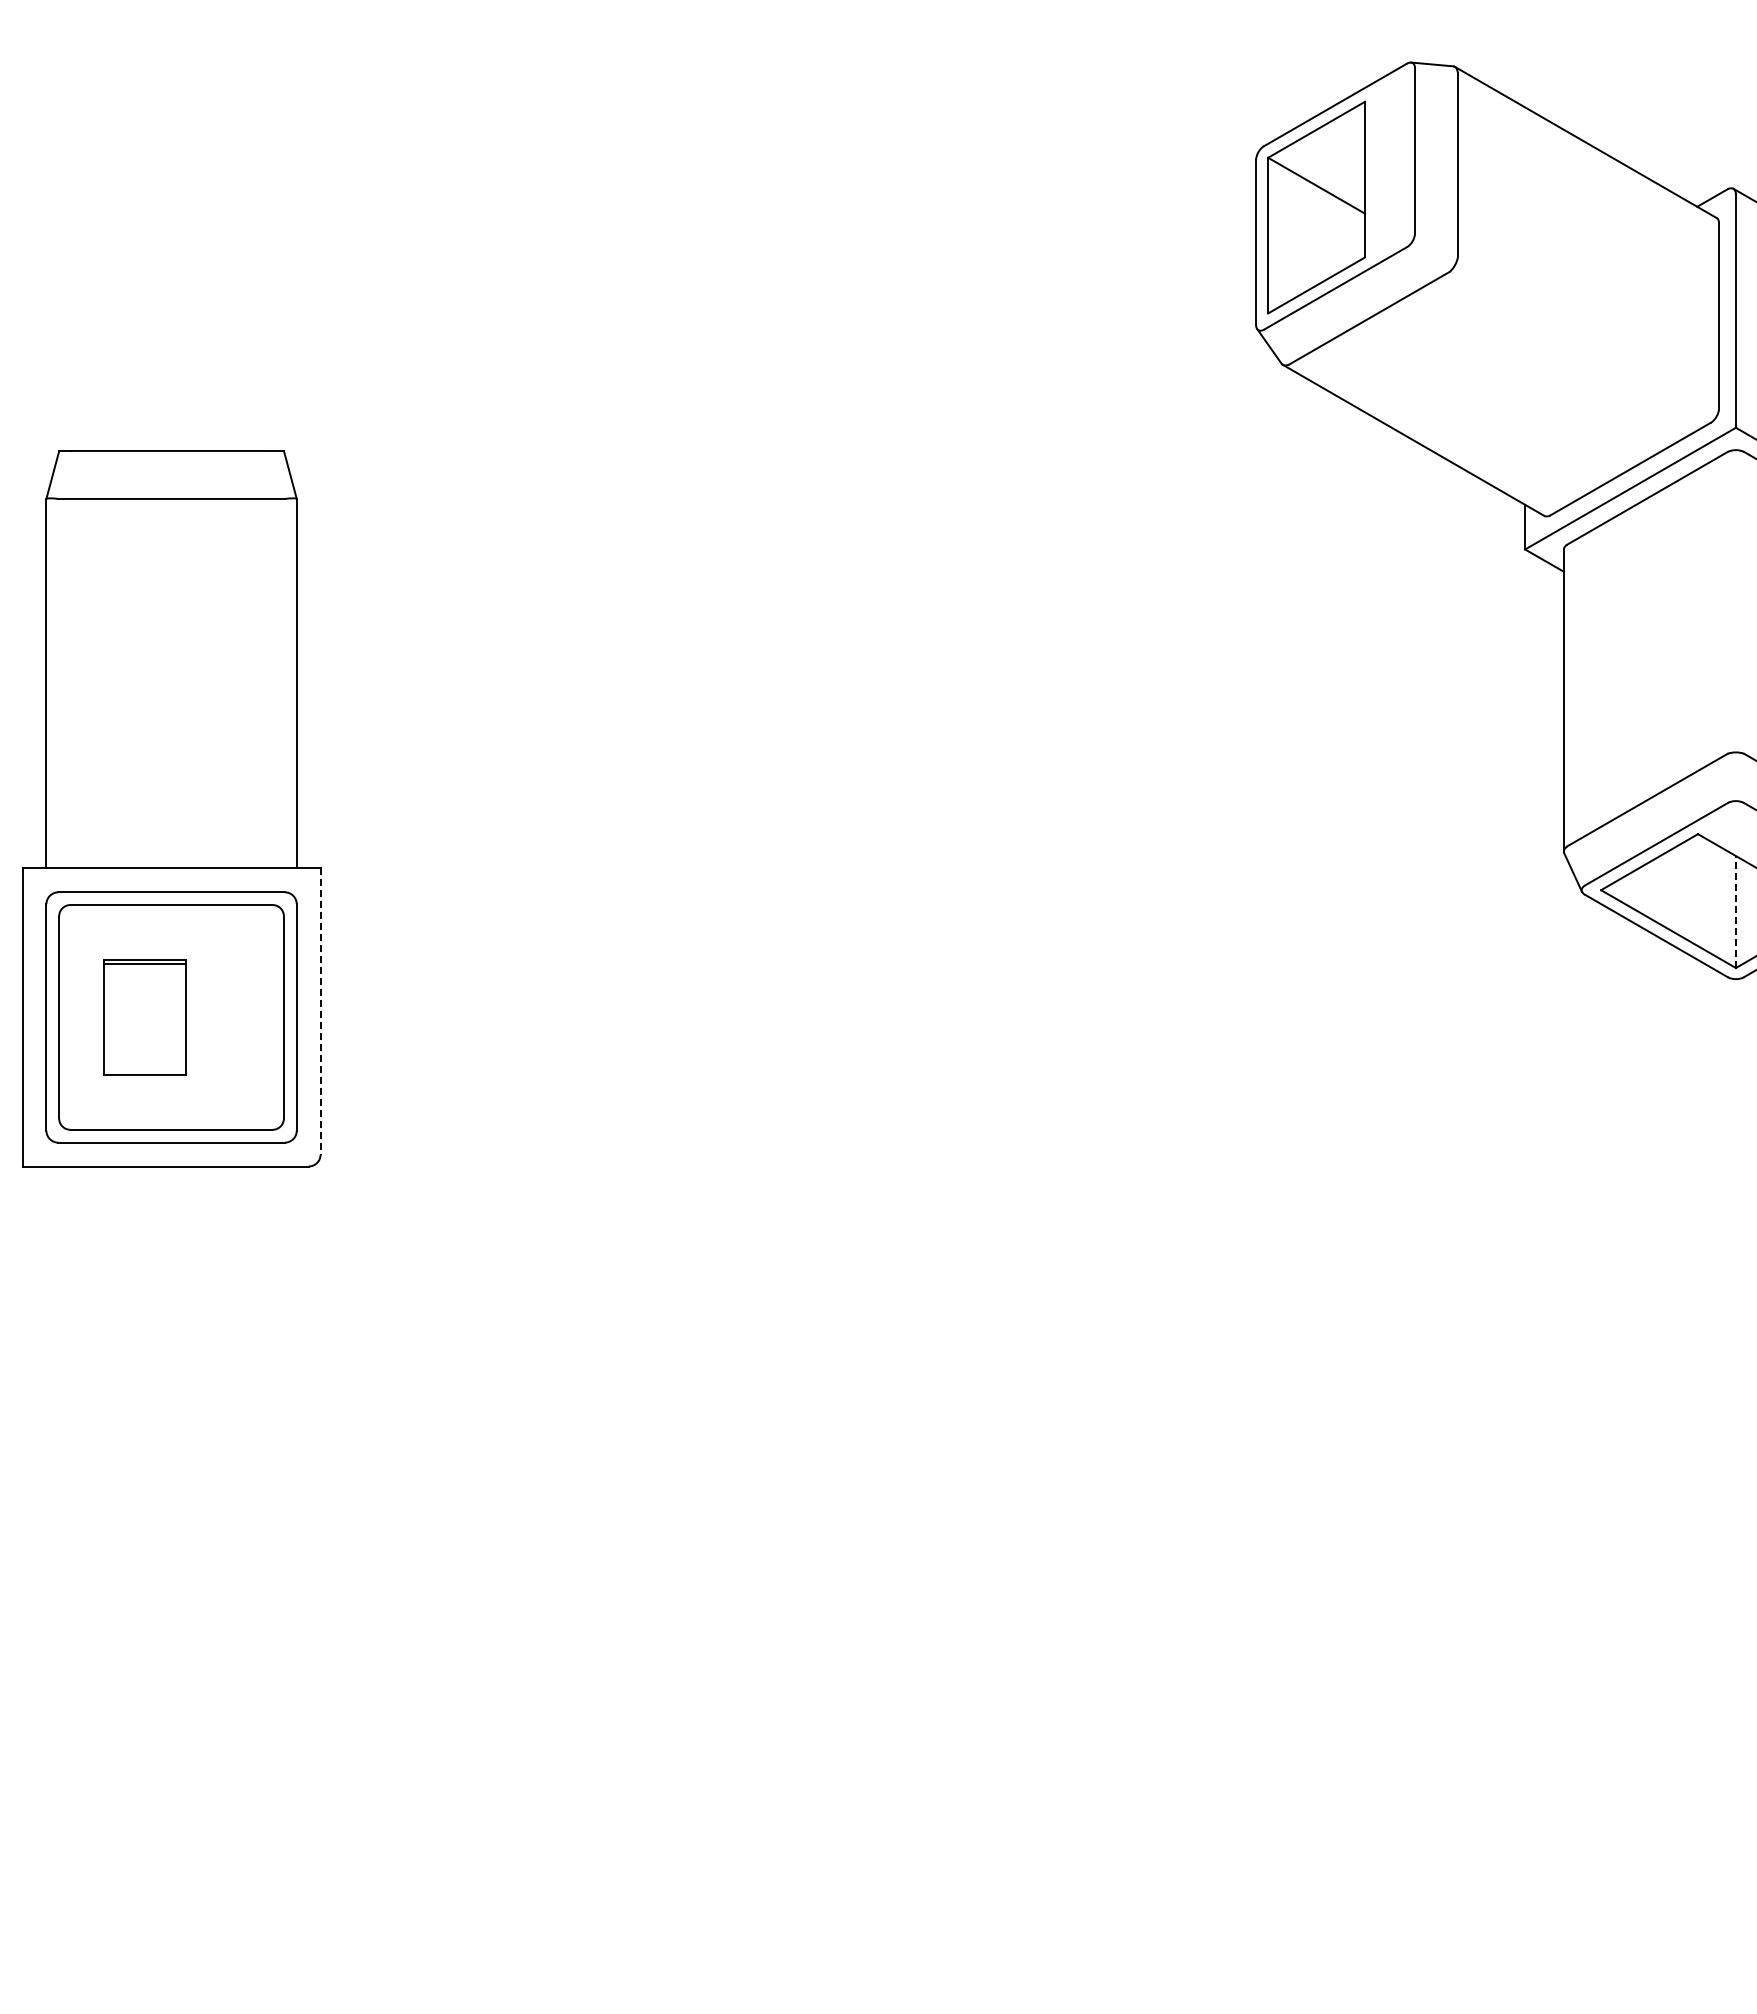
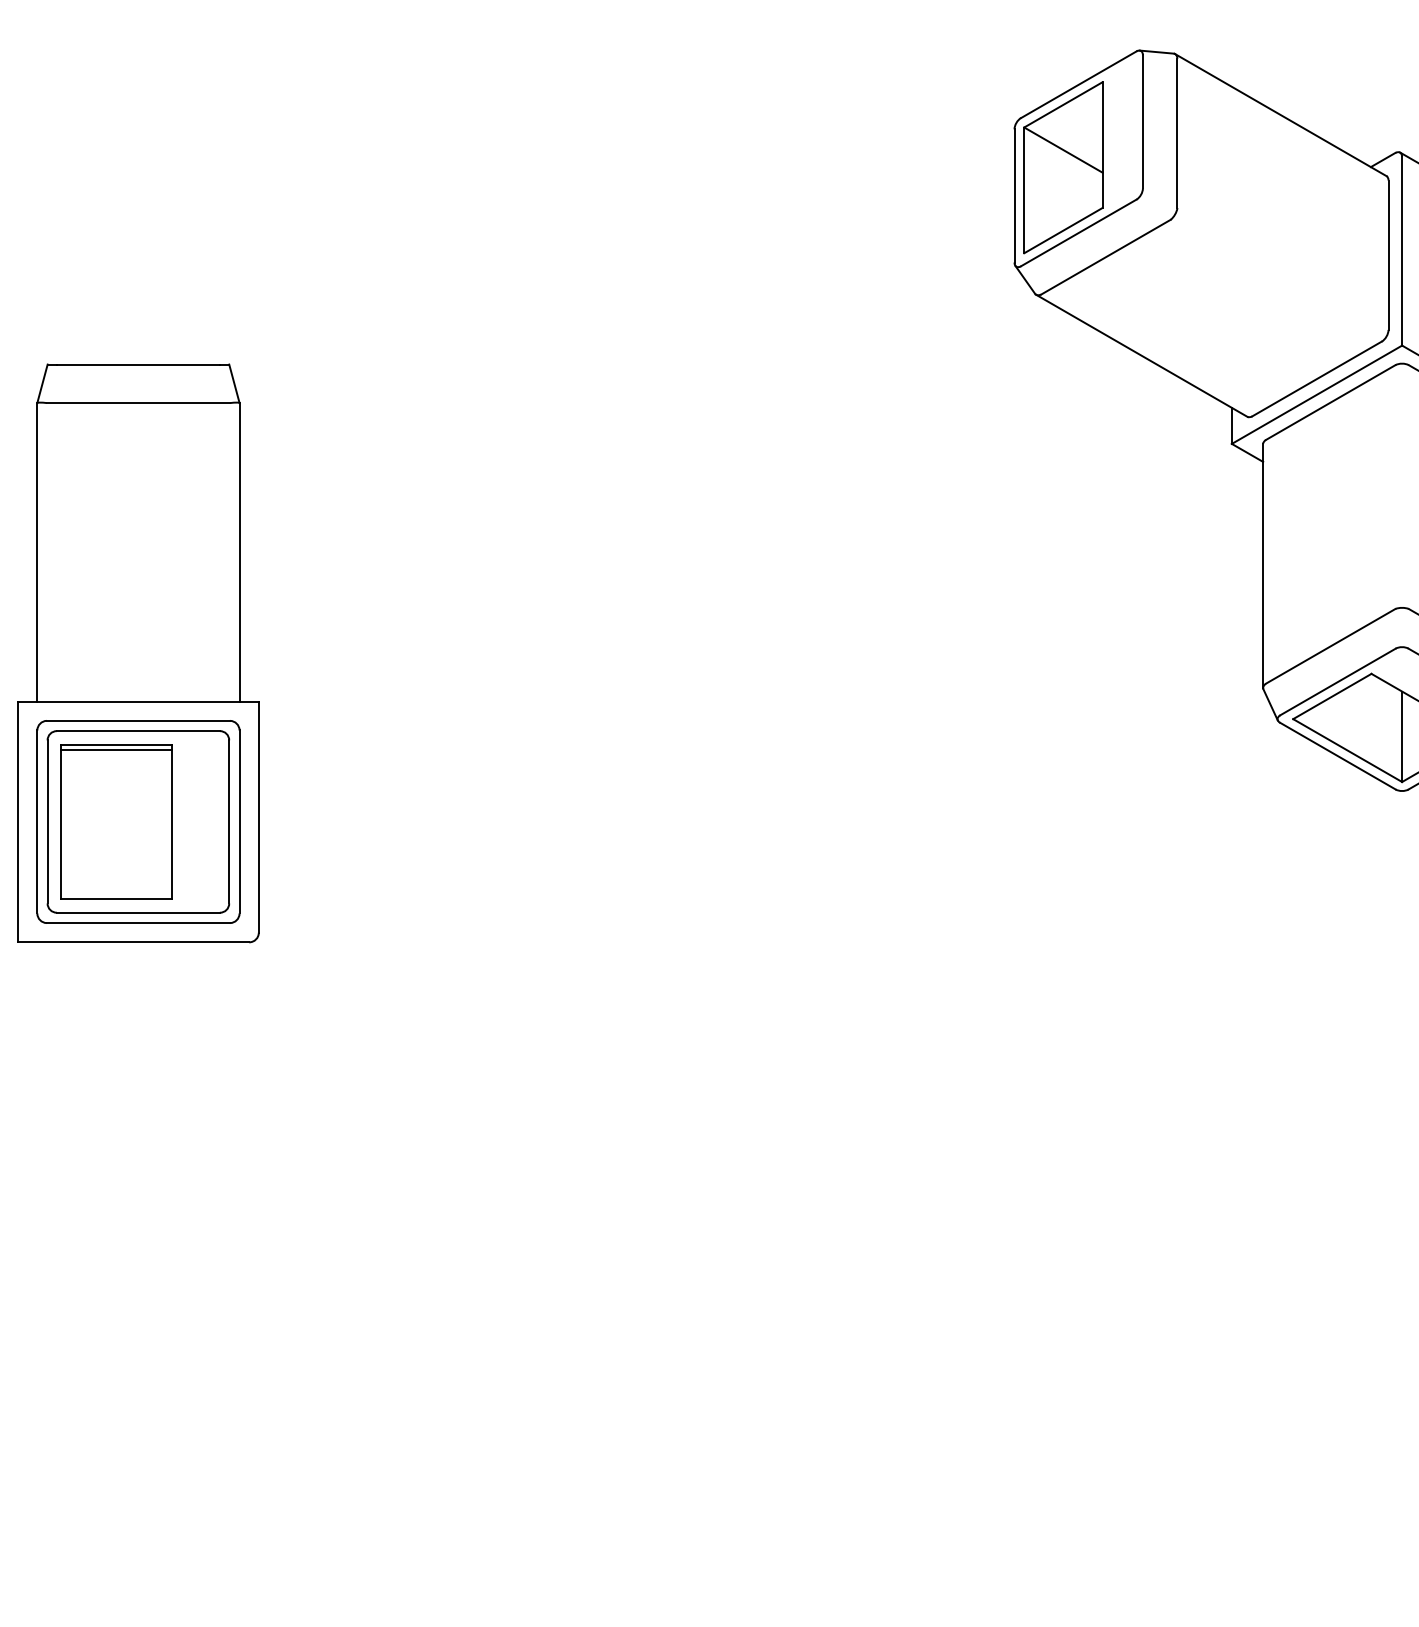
line: (1735, 912) -> (1401, 737), dashed -> solid
line: (320, 1012) -> (258, 817), dashed -> solid
part: (144, 1017) -> (116, 821), size x1.67

